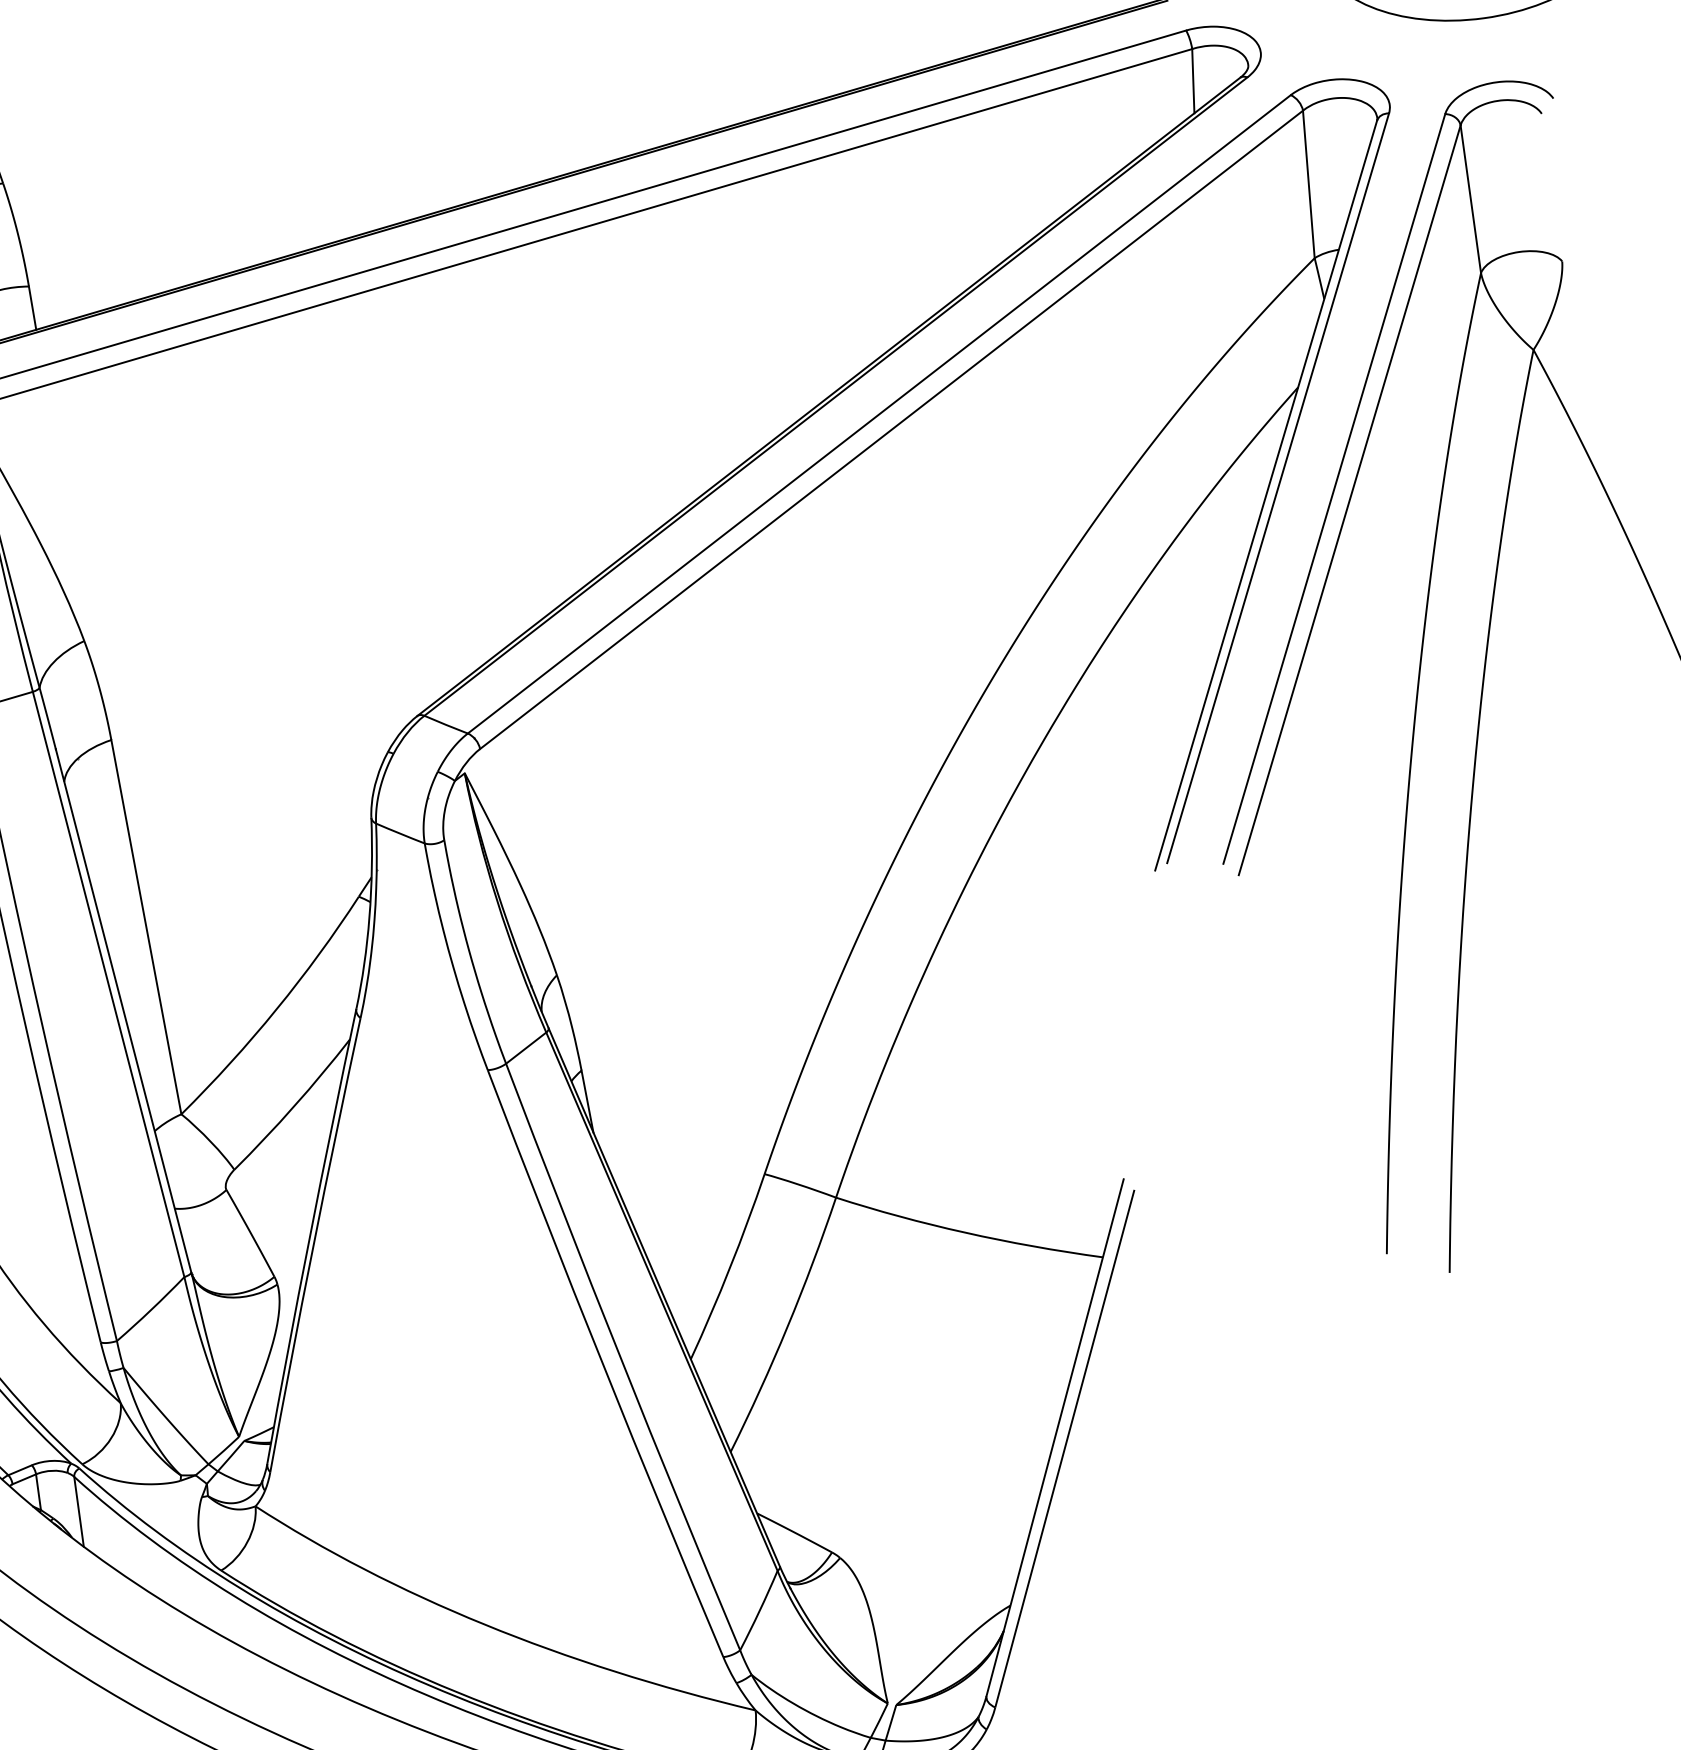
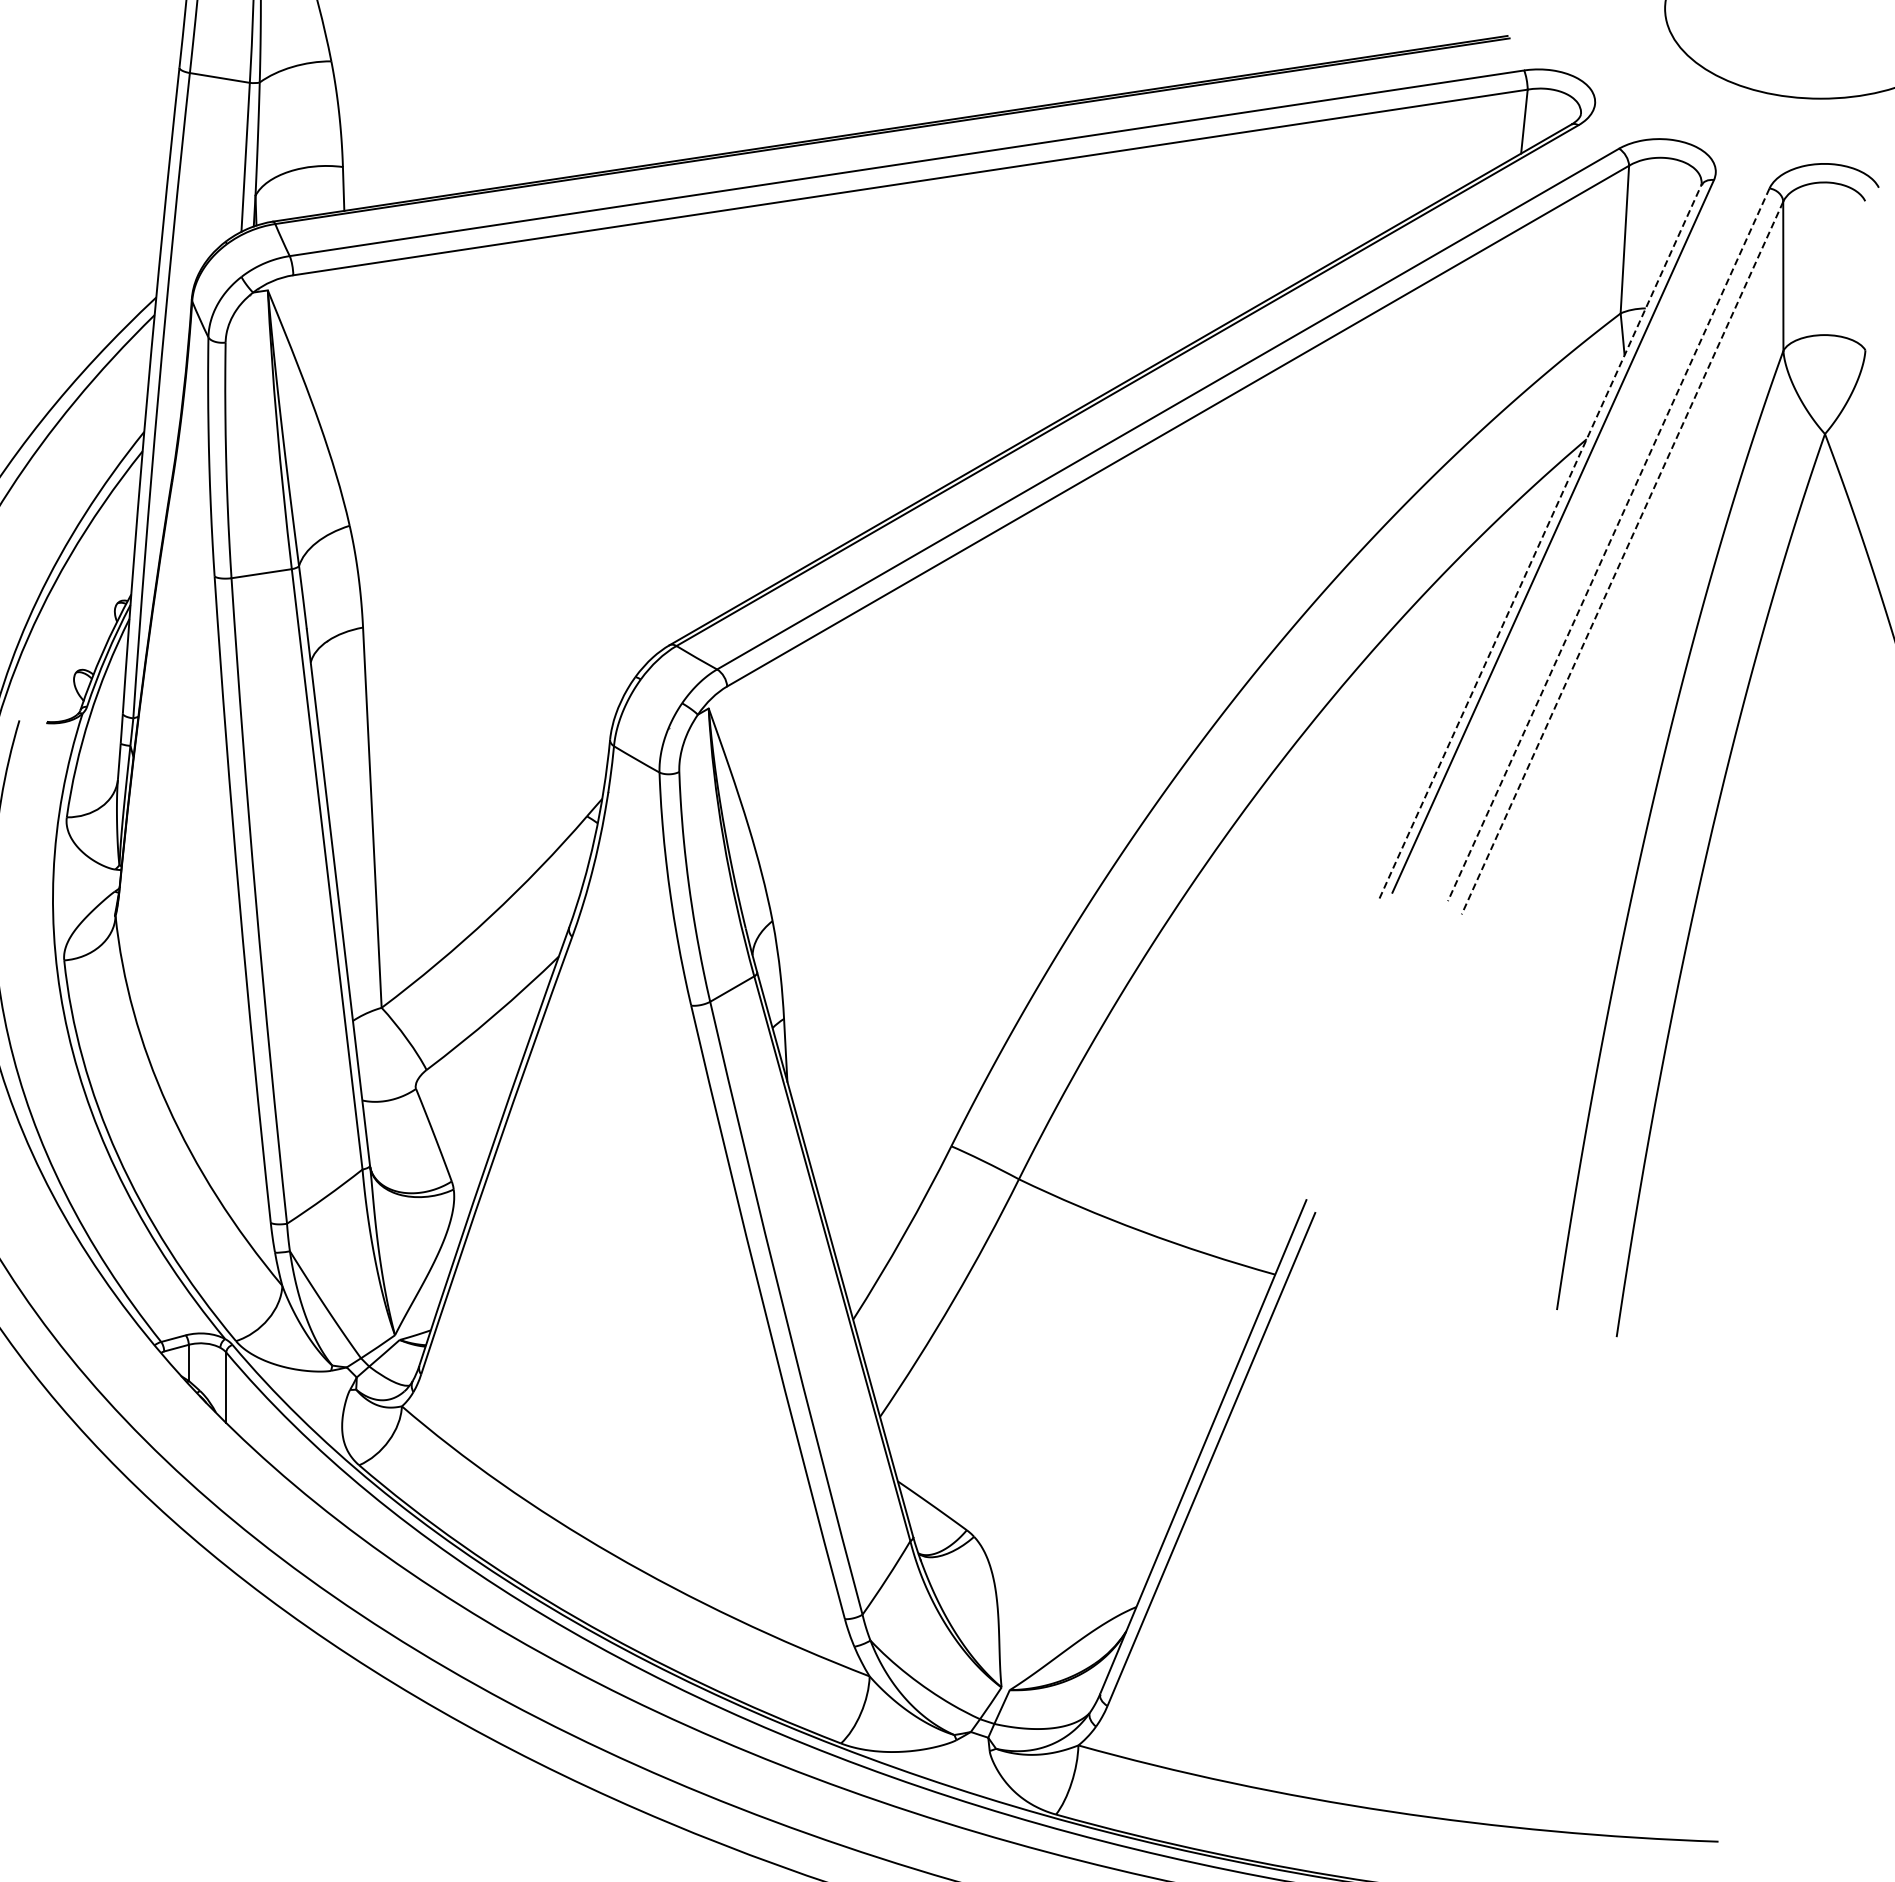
line: (1334, 488) -> (1608, 544), solid -> dashed
line: (1266, 495) -> (1540, 542), solid -> dashed
line: (1349, 500) -> (1622, 558), solid -> dashed

